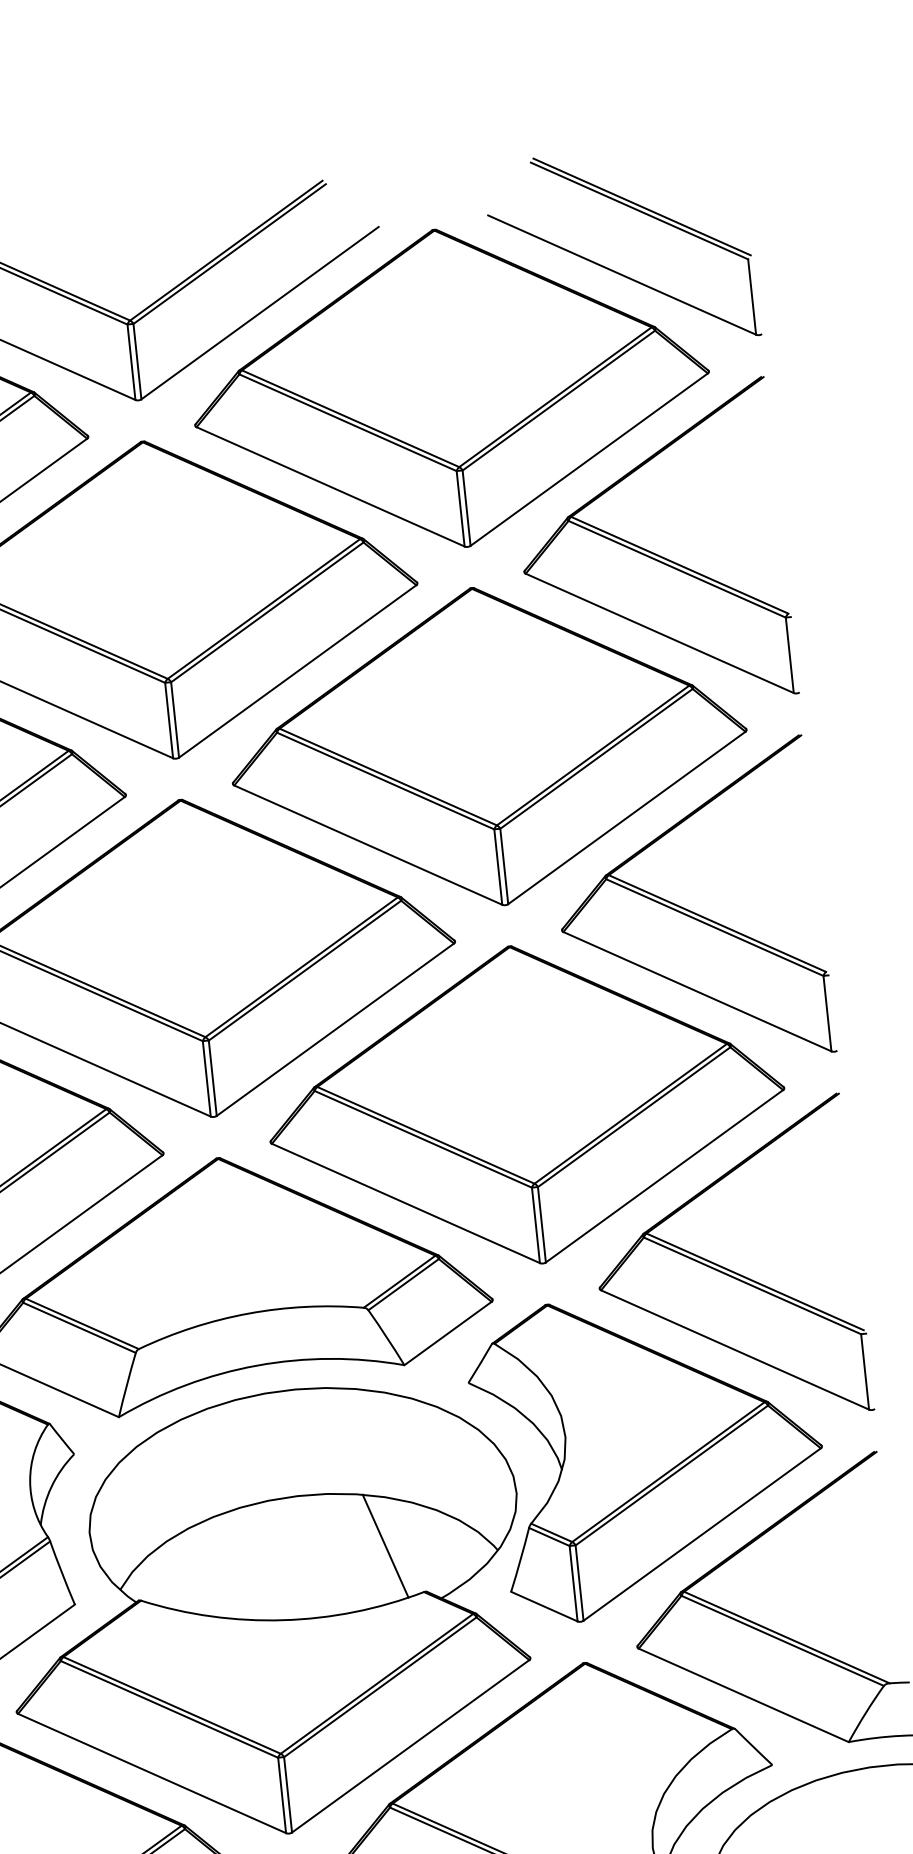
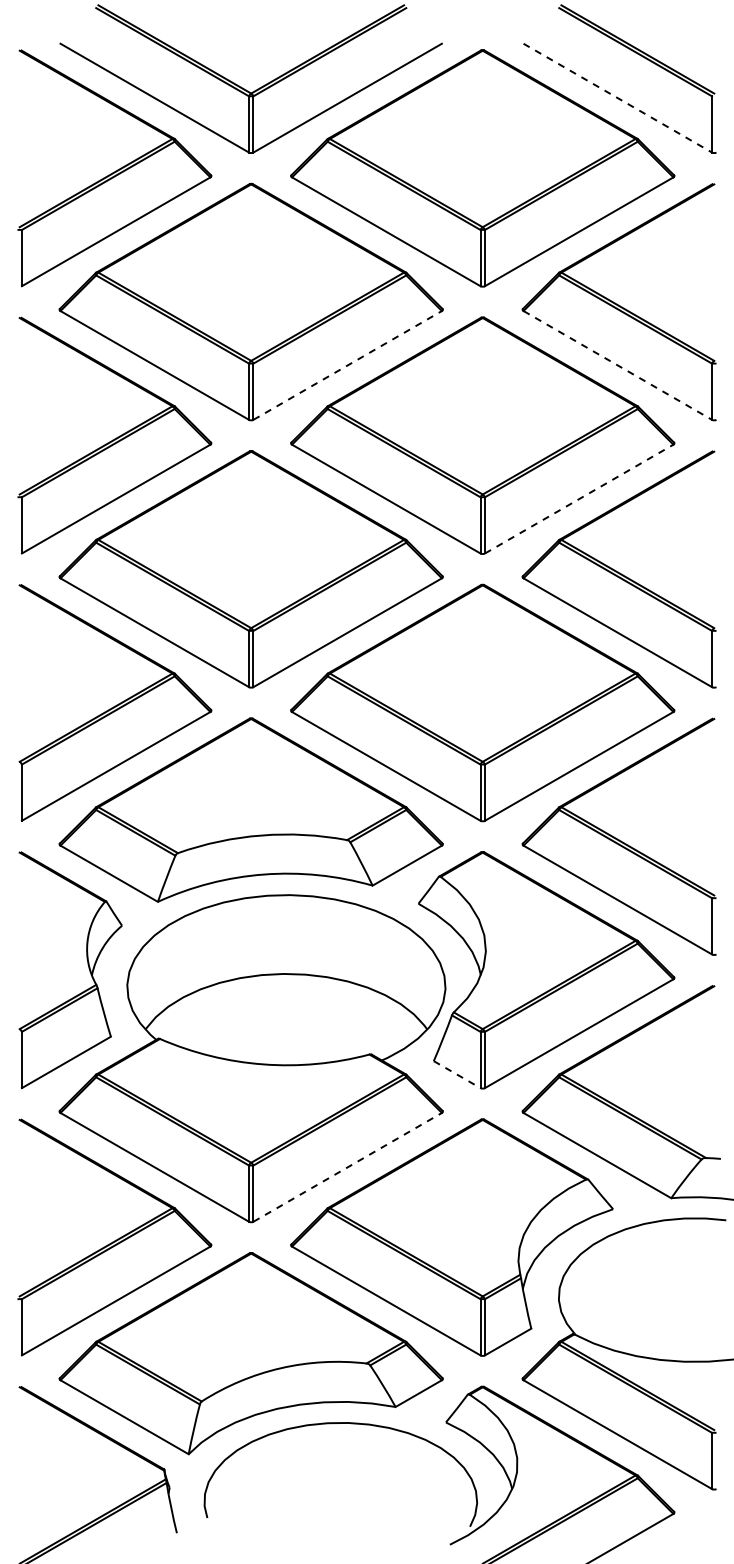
line: (621, 275) -> (617, 98), solid -> dashed
line: (659, 633) -> (617, 365), solid -> dashed
line: (297, 671) -> (347, 365), solid -> dashed
line: (627, 818) -> (579, 499), solid -> dashed
line: (385, 1545) -> (344, 1017), removed
line: (544, 1606) -> (457, 1074), solid -> dashed
line: (410, 1746) -> (347, 1167), solid -> dashed

